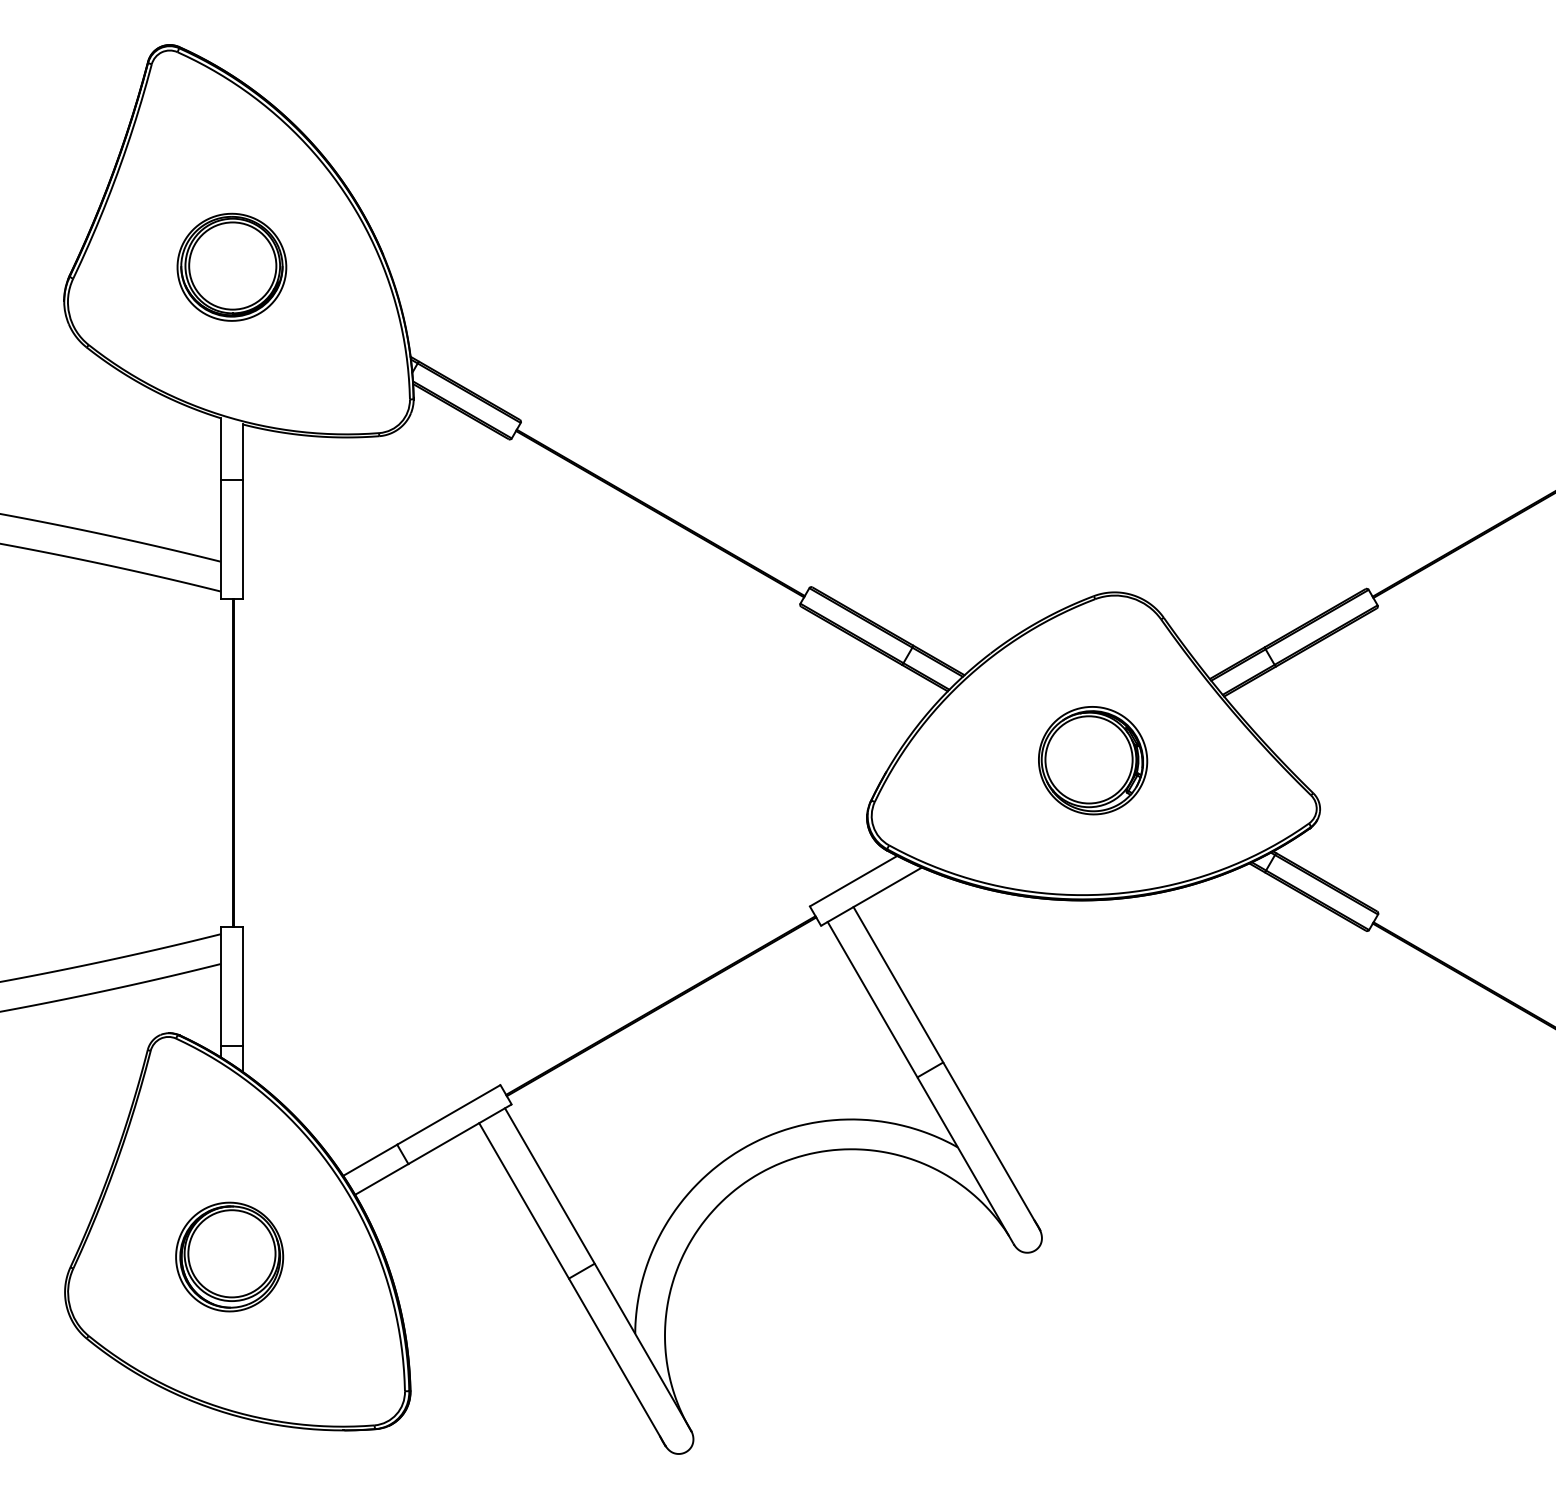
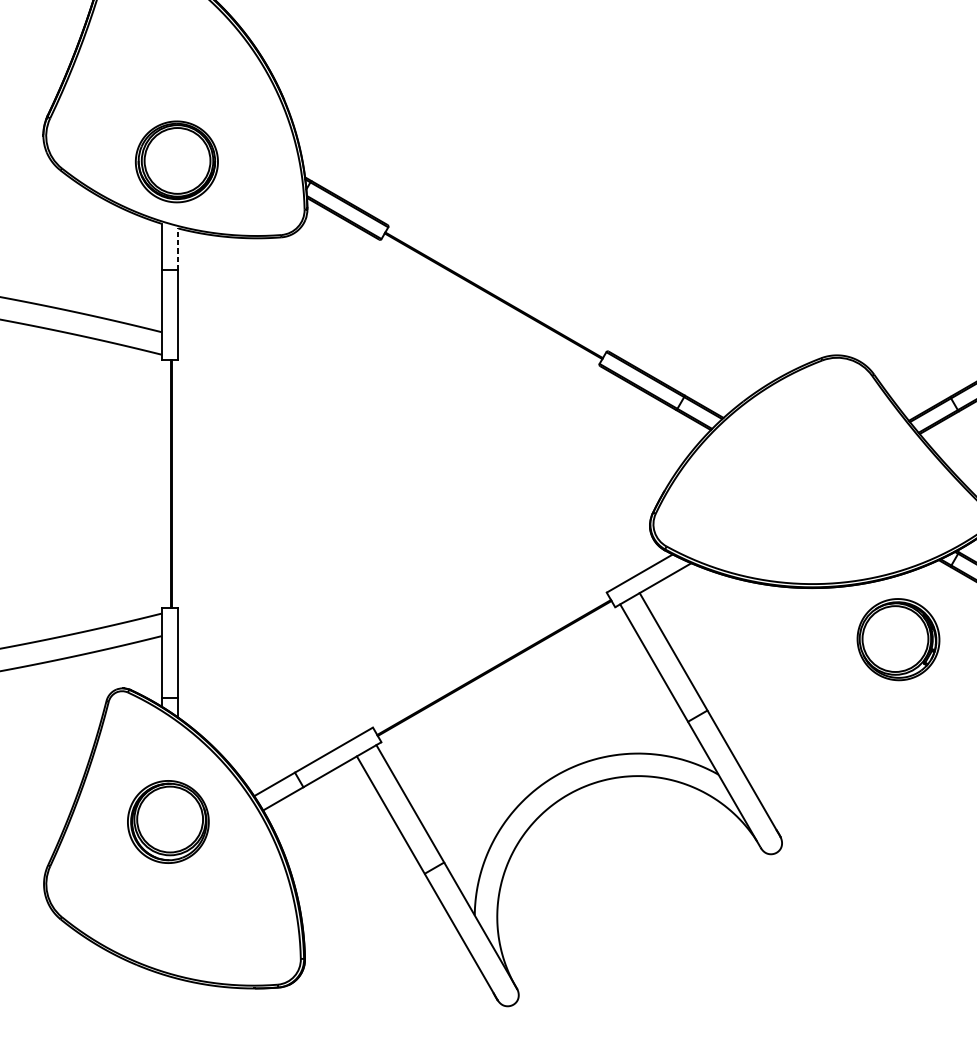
part: (231, 266) -> (176, 161), moved
line: (242, 452) -> (178, 249), solid -> dashed
part: (1093, 760) -> (898, 639), moved
part: (229, 1256) -> (168, 821), moved

